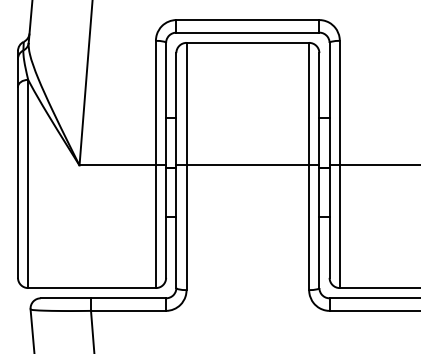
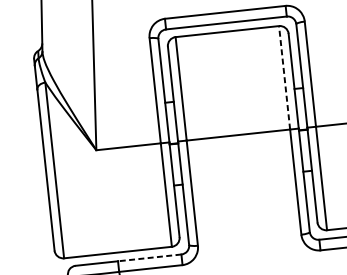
line: (309, 103) -> (284, 77), solid -> dashed
line: (128, 298) -> (149, 258), solid -> dashed

